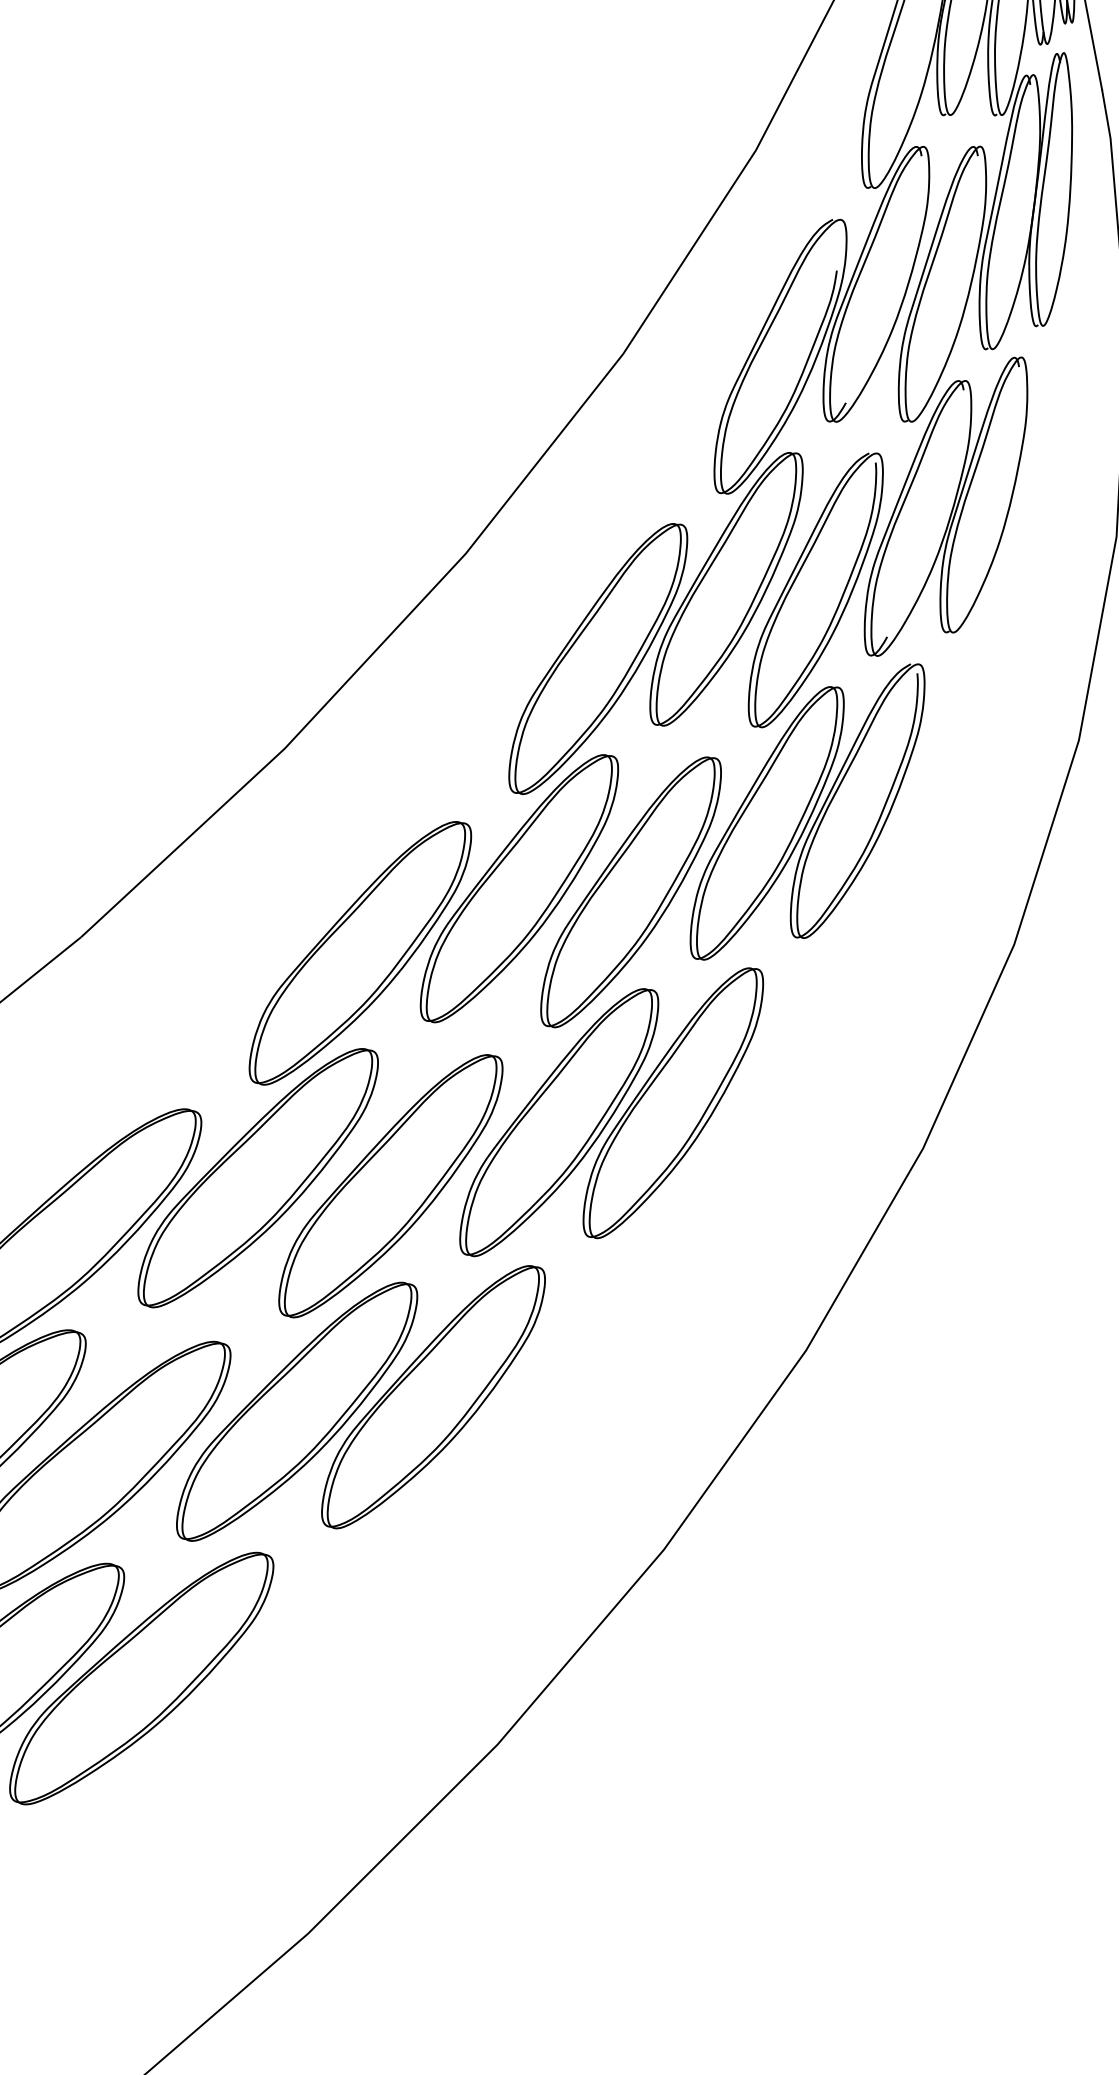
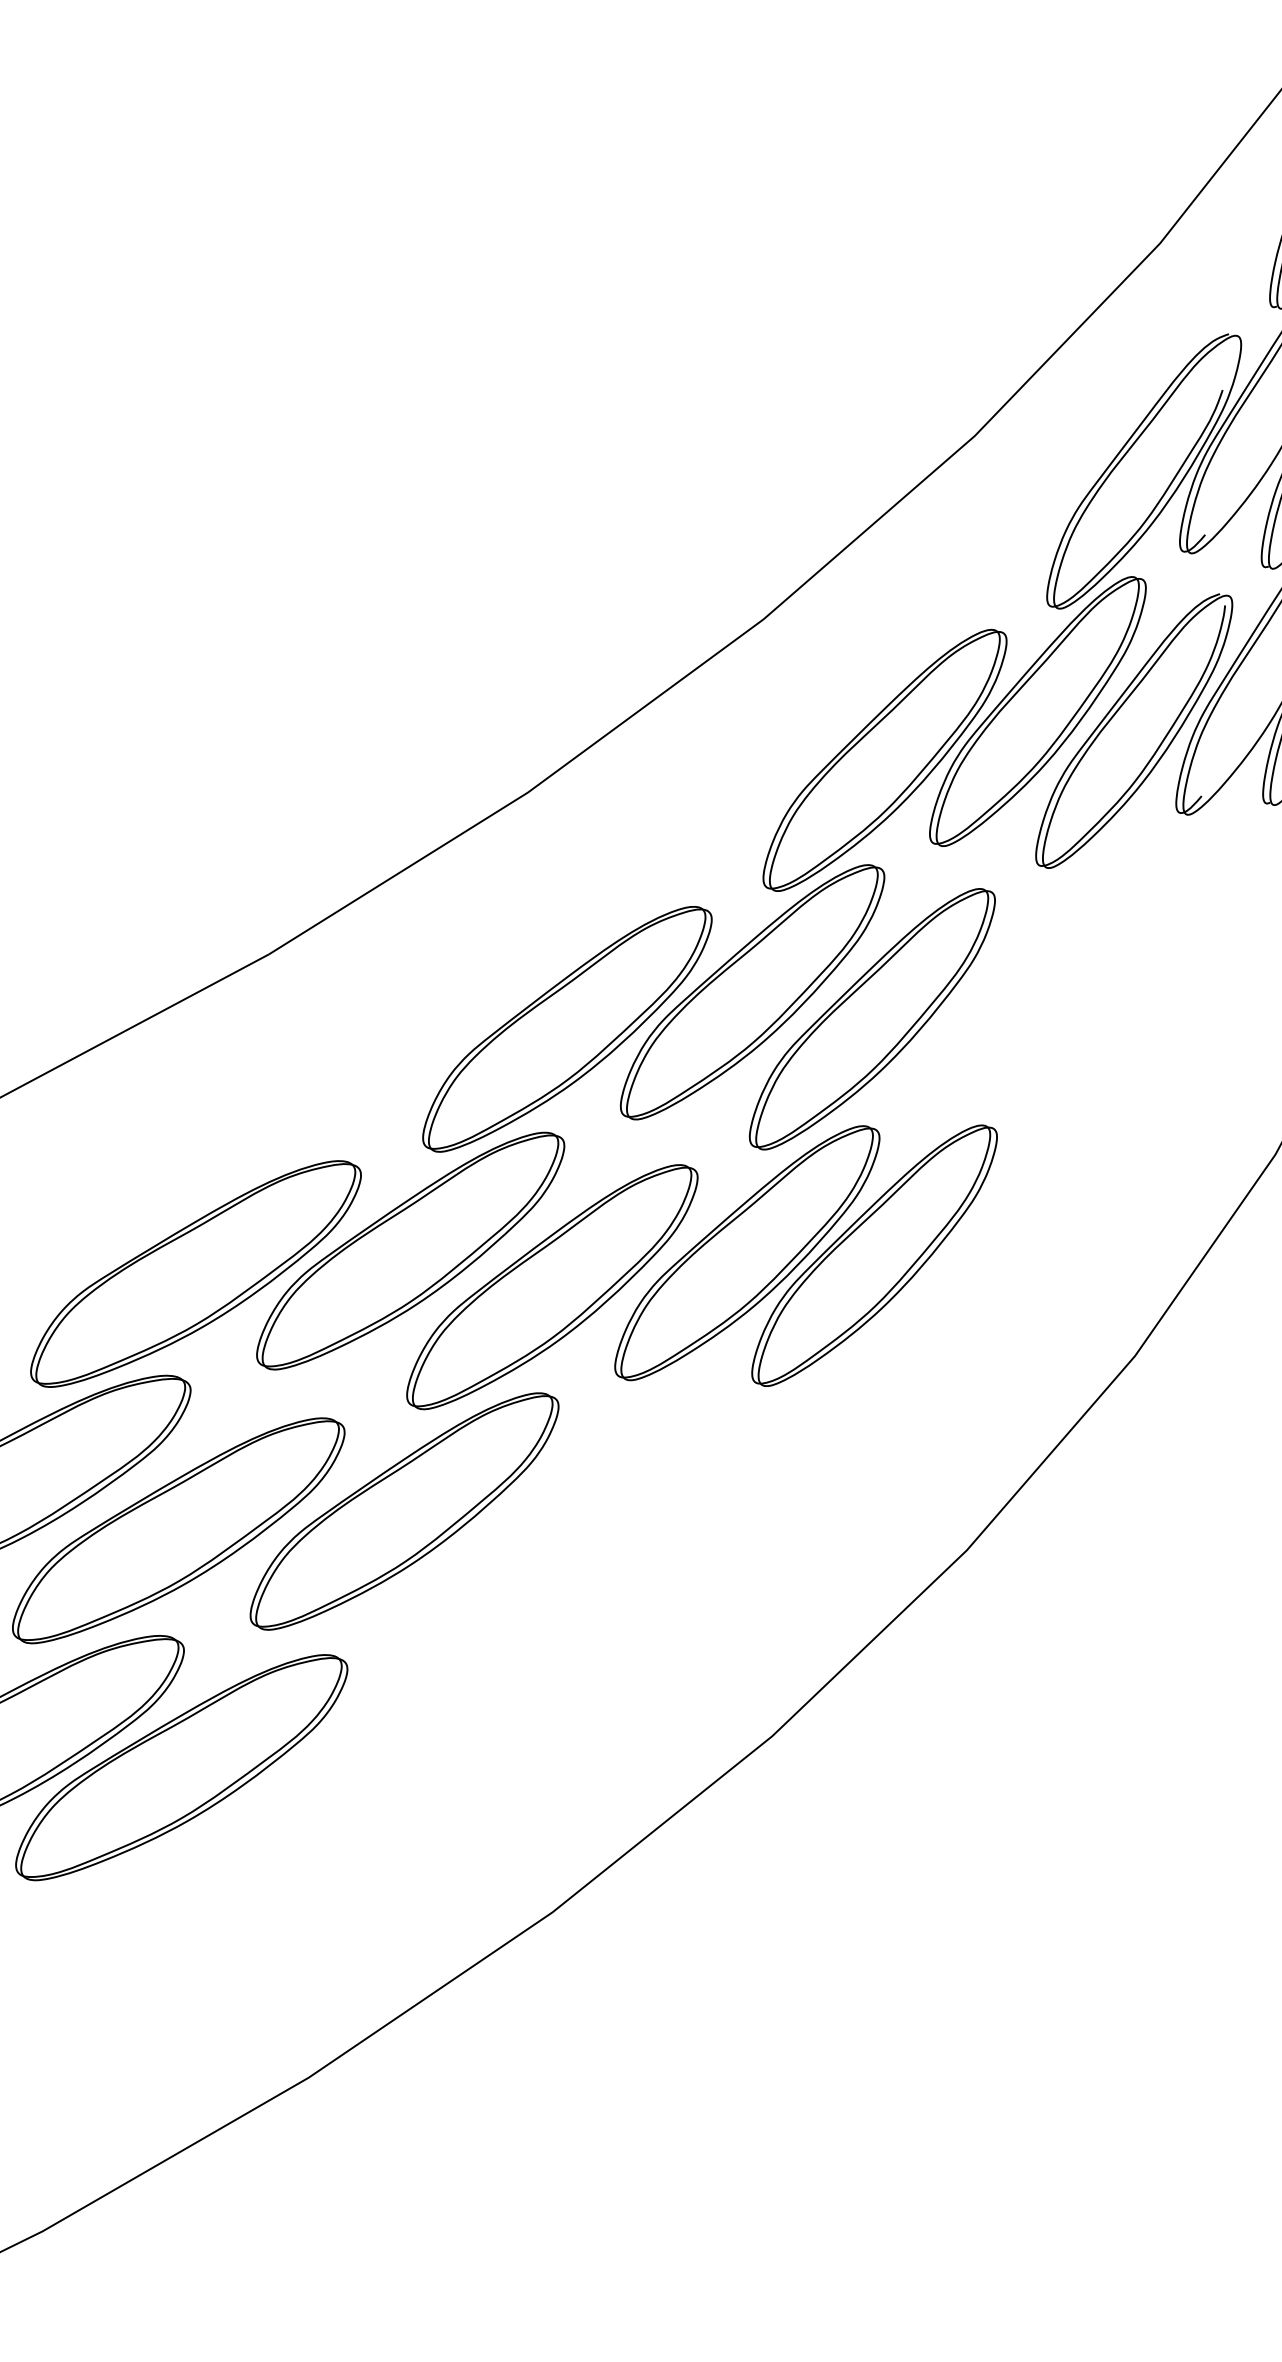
part: (807, 811) -> (1079, 968), removed
part: (433, 1396) -> (554, 1523), removed

